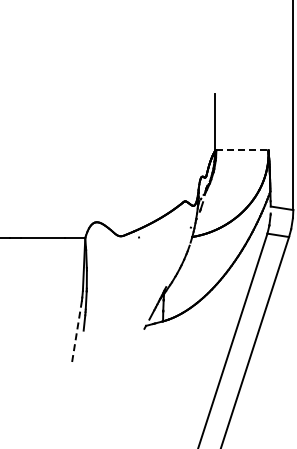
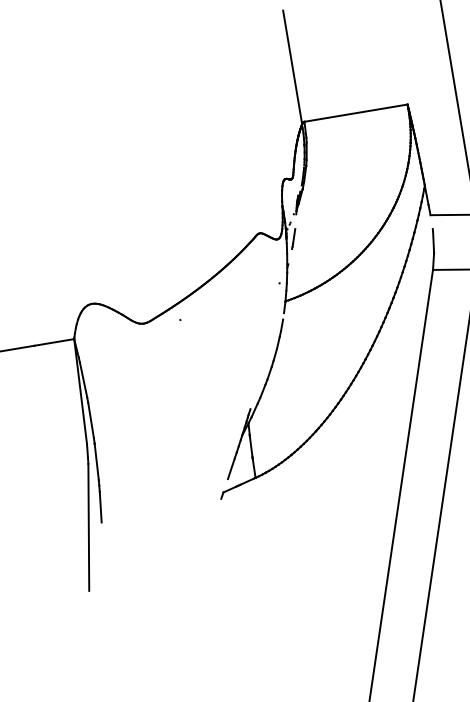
line: (242, 150) -> (356, 113), dashed -> solid
line: (76, 332) -> (88, 528), dashed -> solid

